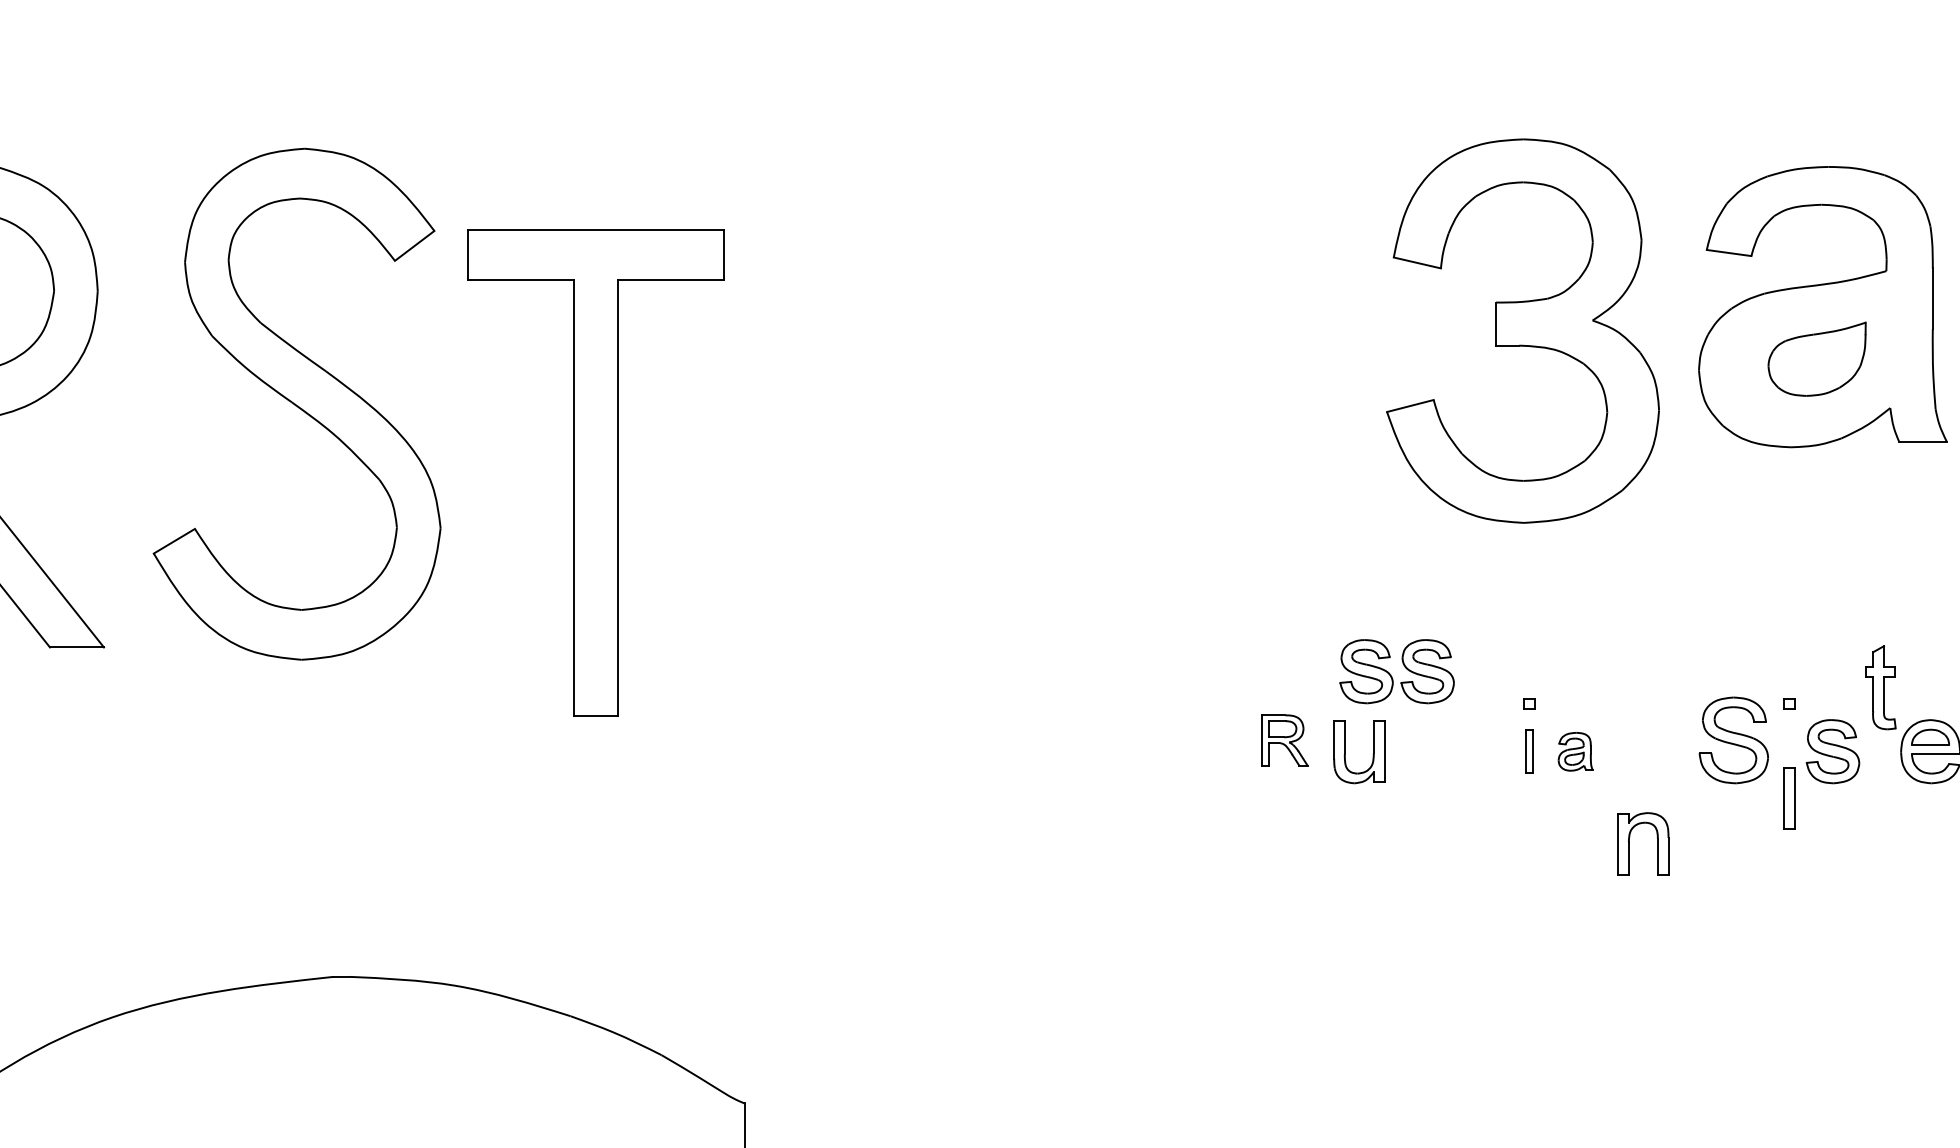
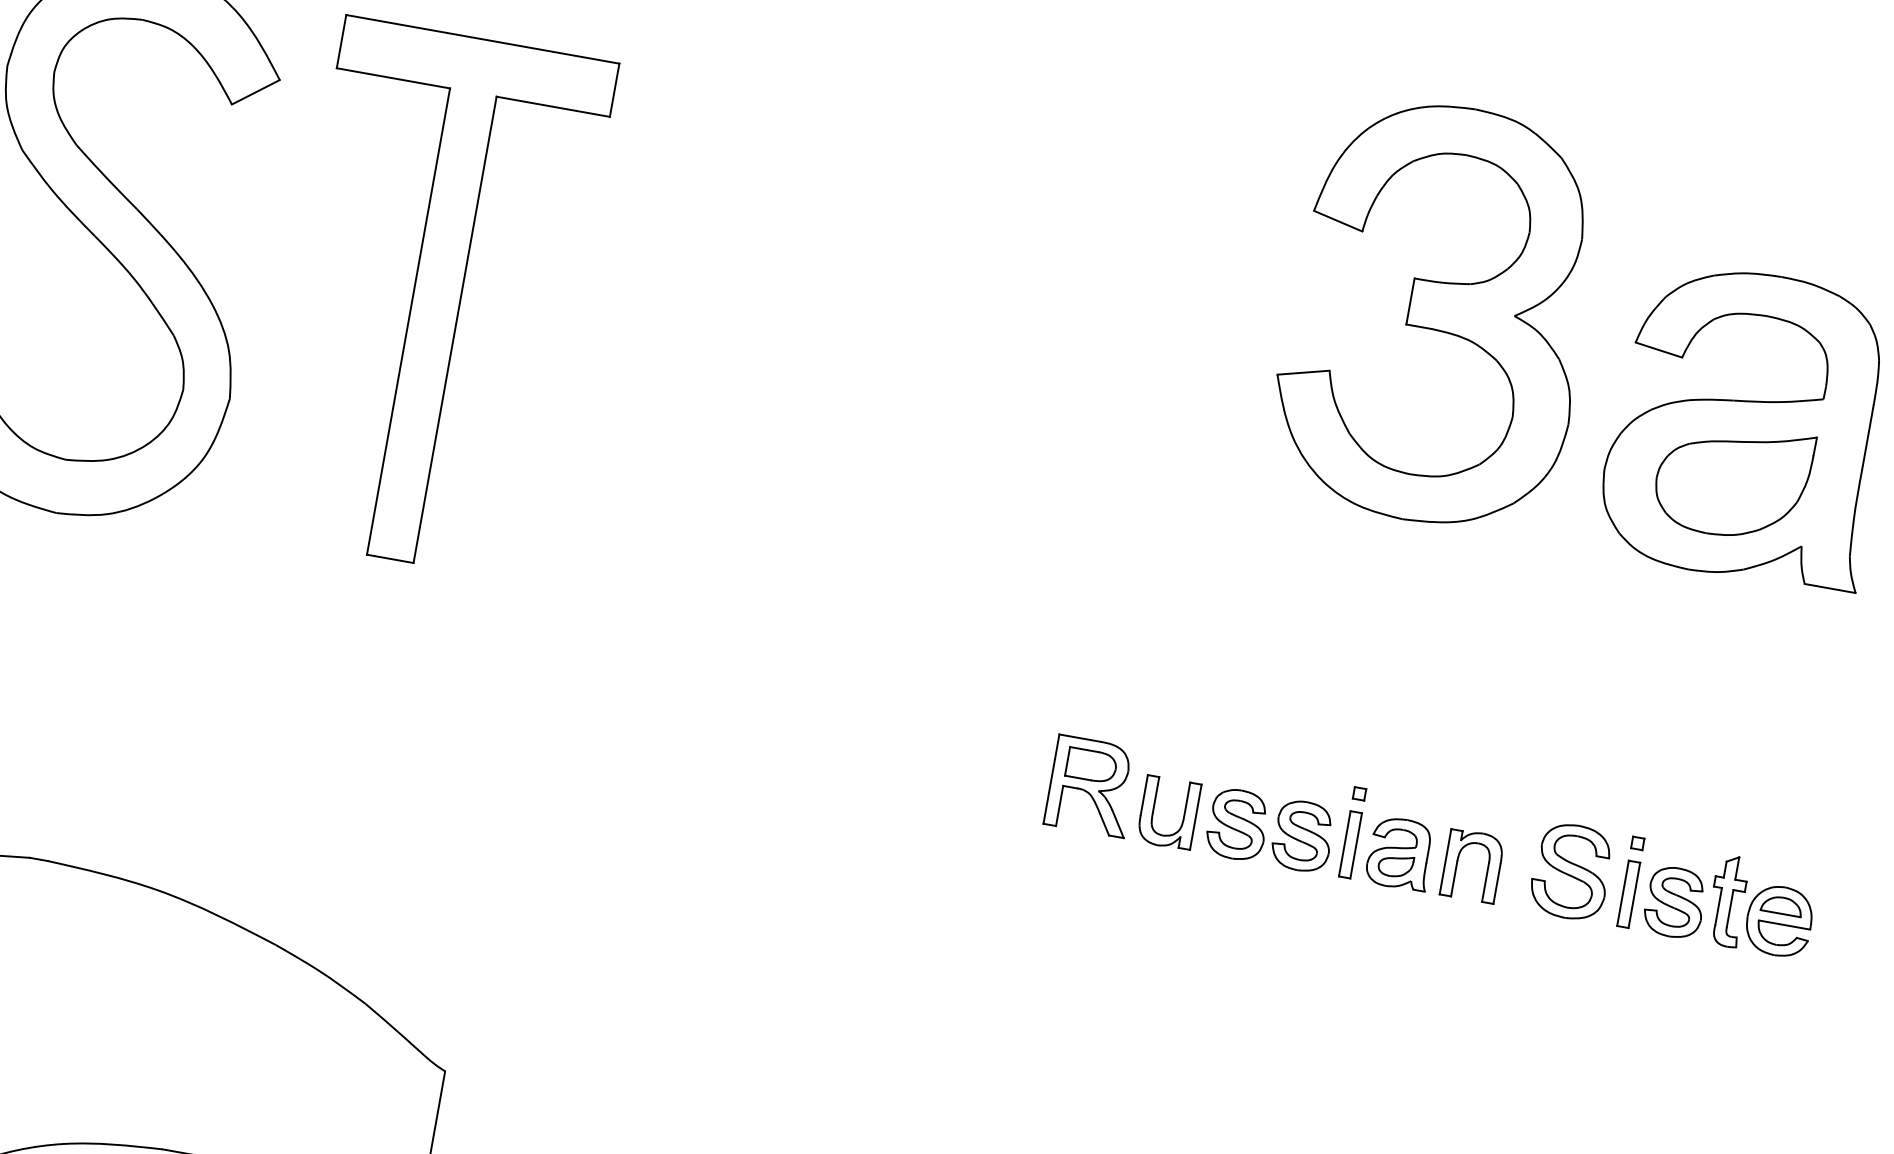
part: (1522, 330) -> (1437, 313), moved
part: (1816, 359) -> (1732, 480), size x1.43
part: (595, 472) -> (436, 298), moved
part: (1390, 673) -> (1262, 831), moved
part: (1880, 687) -> (1727, 900), moved
part: (1284, 740) -> (1091, 786), size x1.67
part: (1529, 751) -> (1350, 844), size x1.43
part: (1575, 751) -> (1399, 853), size x1.67
part: (1789, 798) -> (1628, 894), moved
part: (1629, 843) -> (1457, 862), moved

